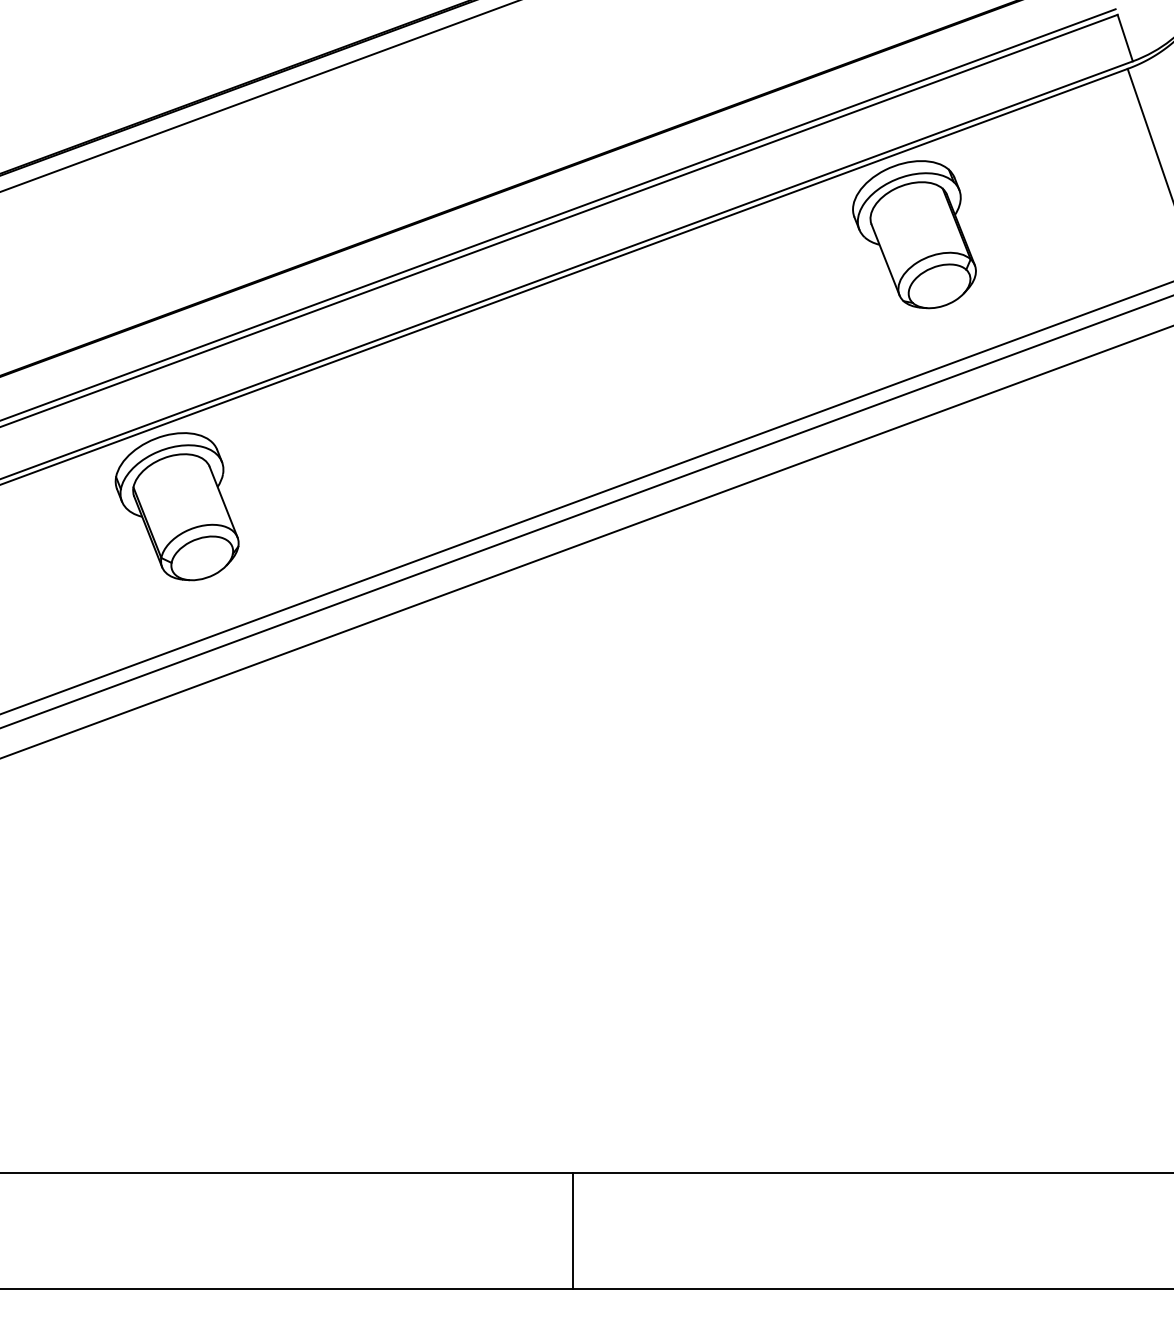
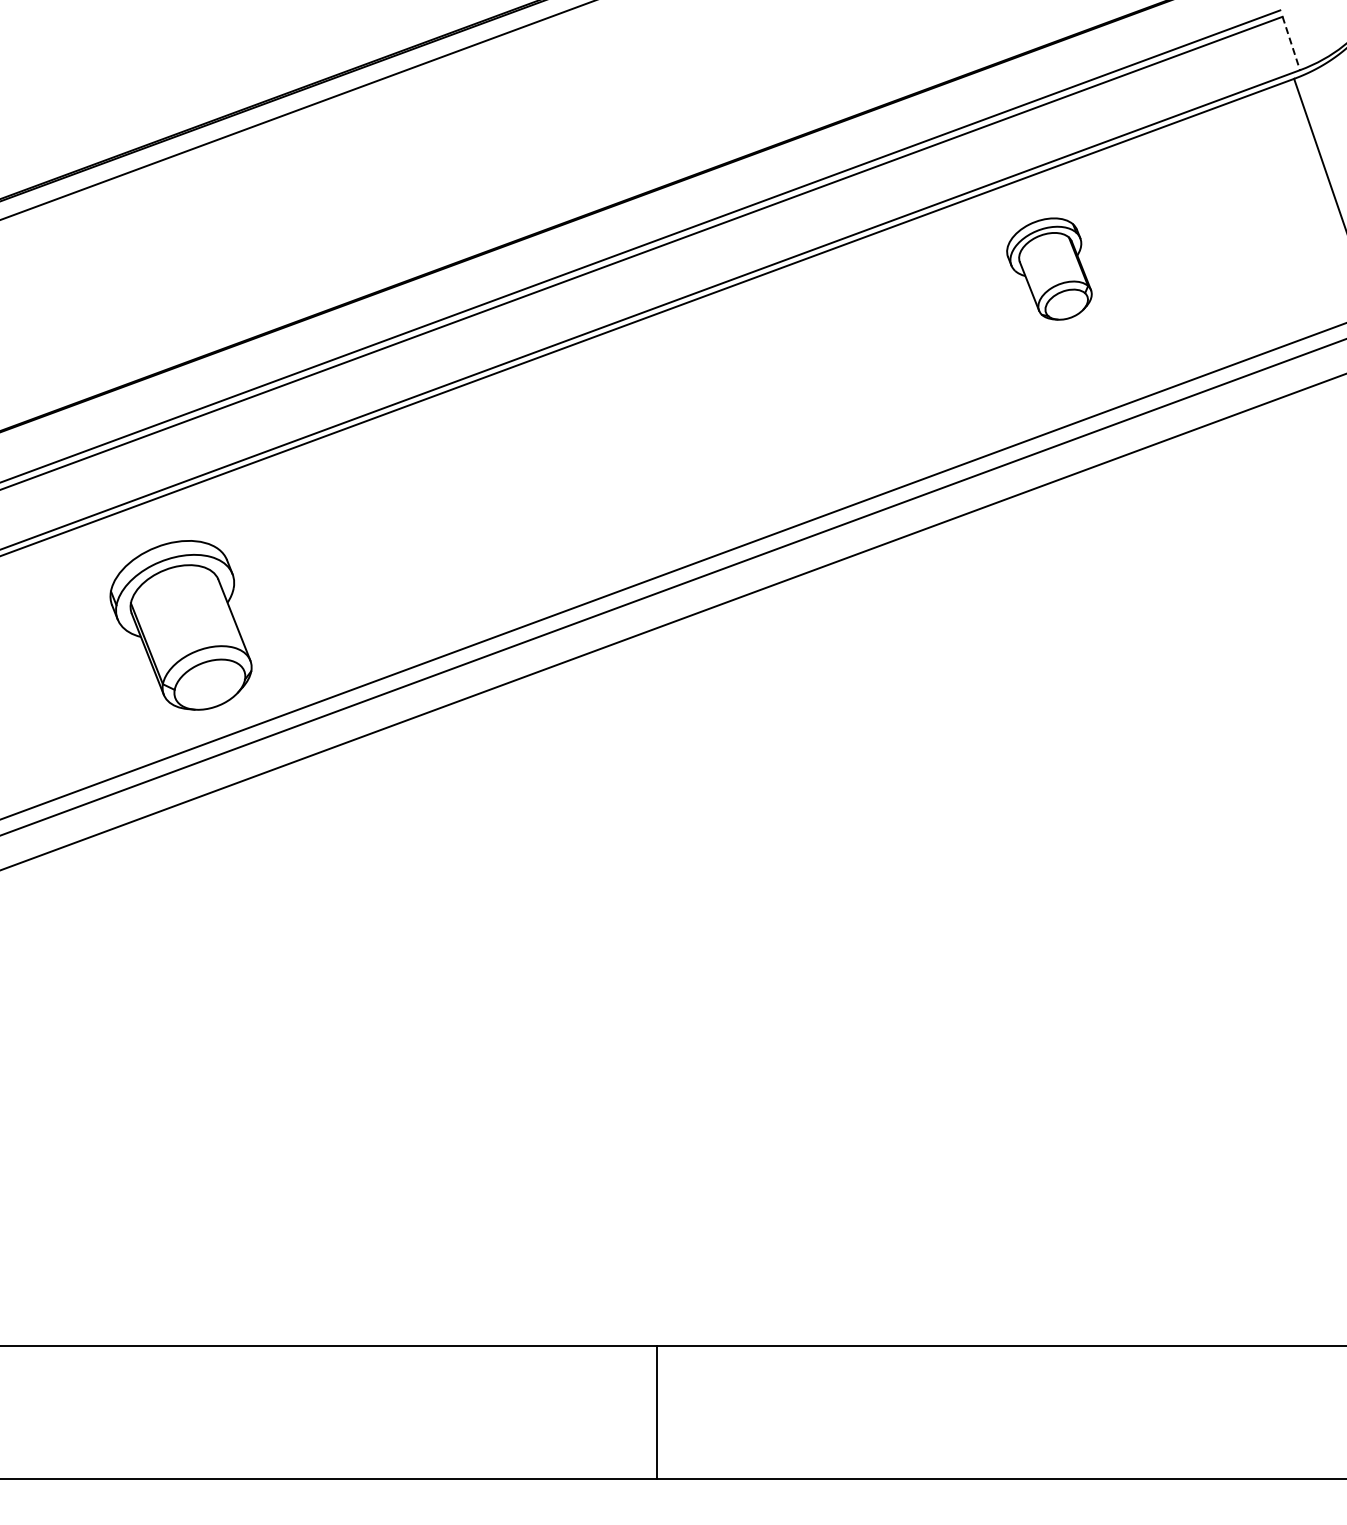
line: (1125, 38) -> (1291, 43), solid -> dashed
part: (914, 234) -> (1049, 268), size x0.6
part: (176, 506) -> (180, 625), moved

